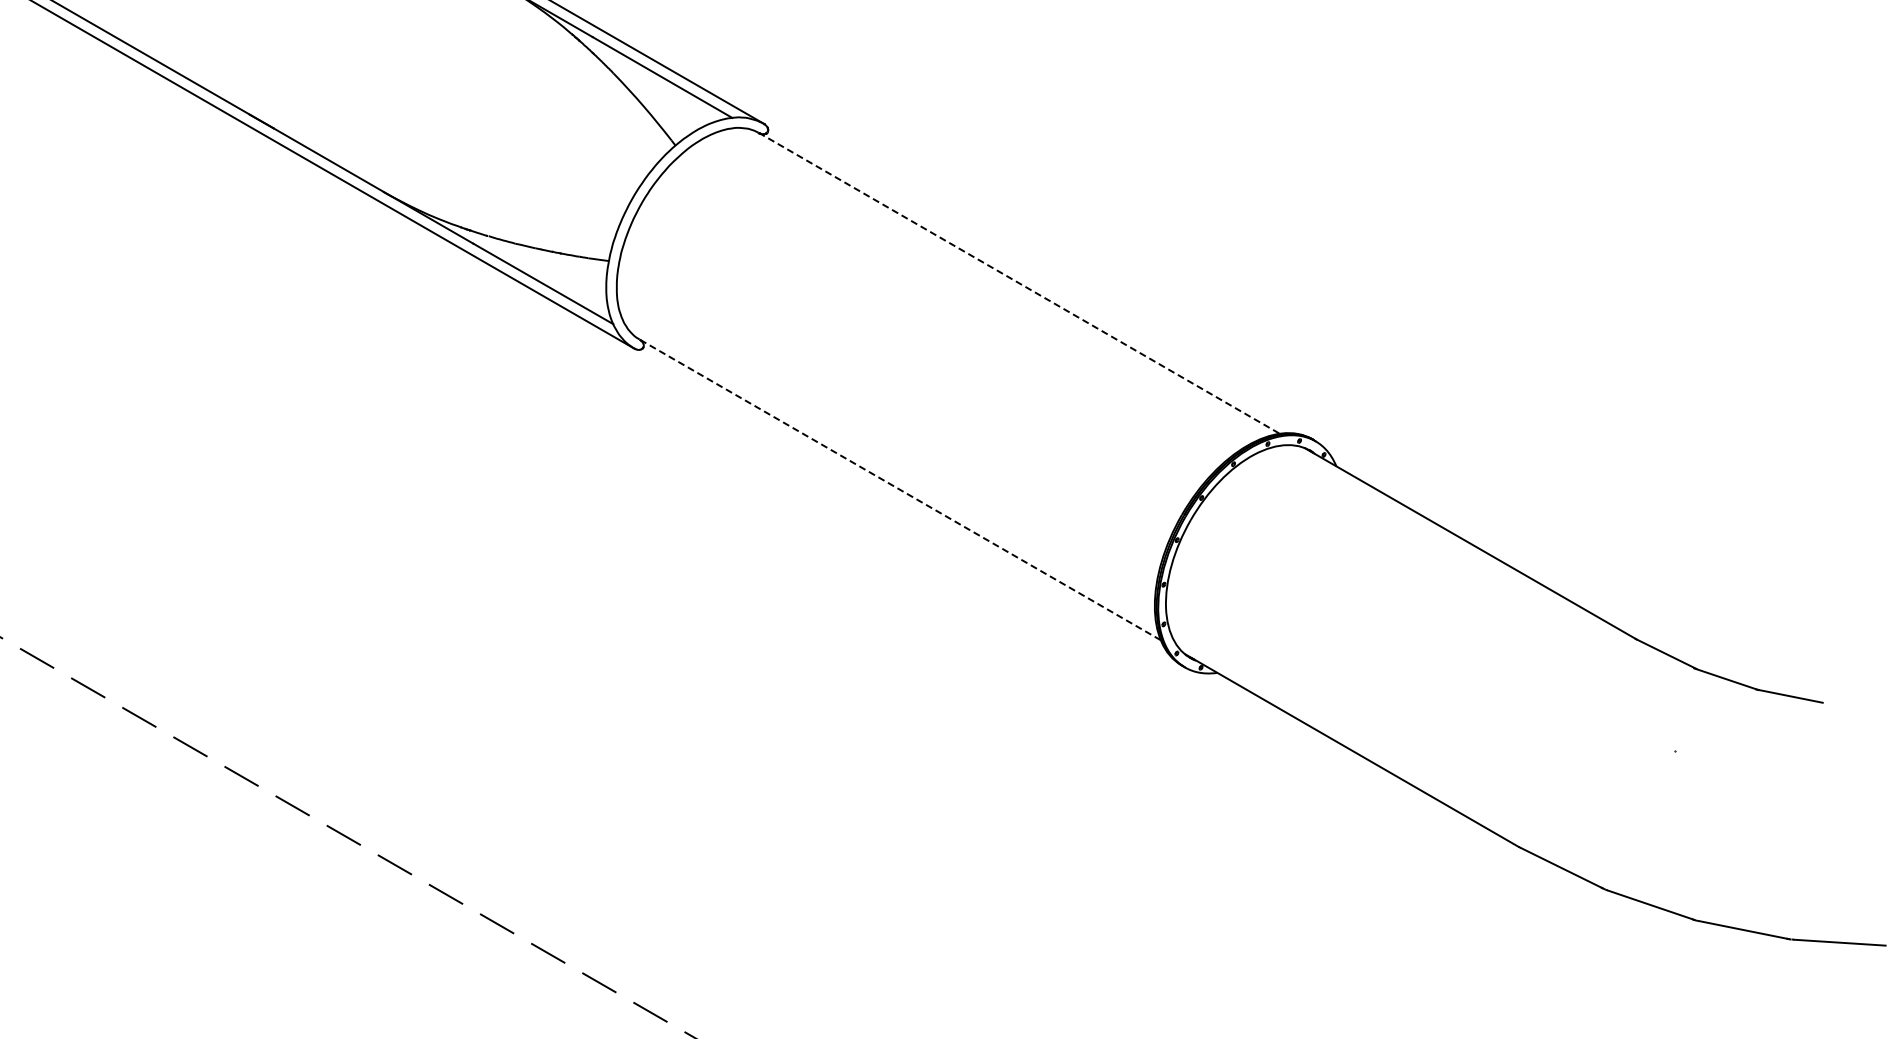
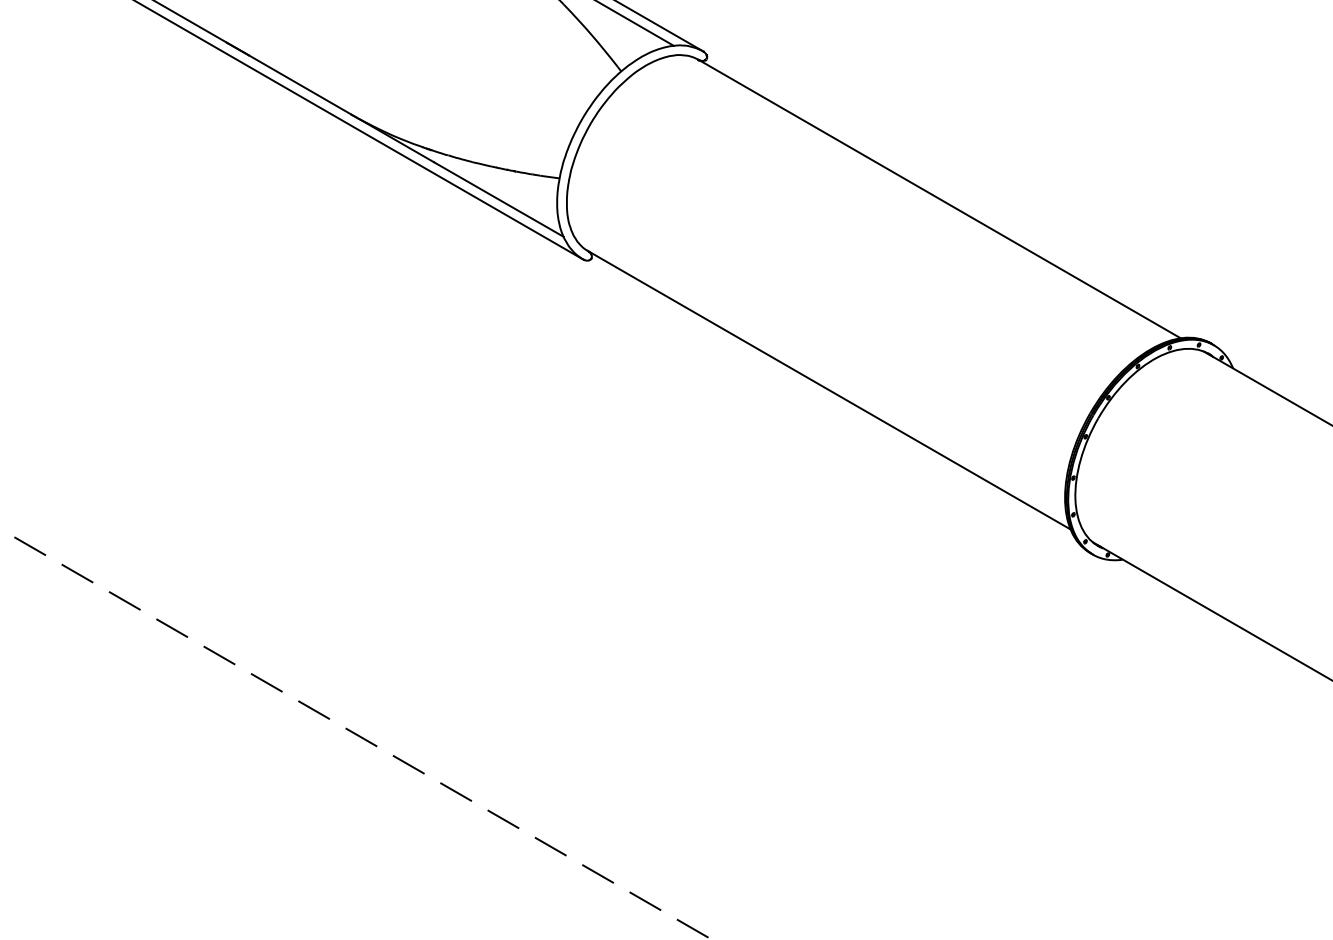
line: (1019, 283) -> (939, 199), dashed -> solid
line: (900, 489) -> (829, 389), dashed -> solid

